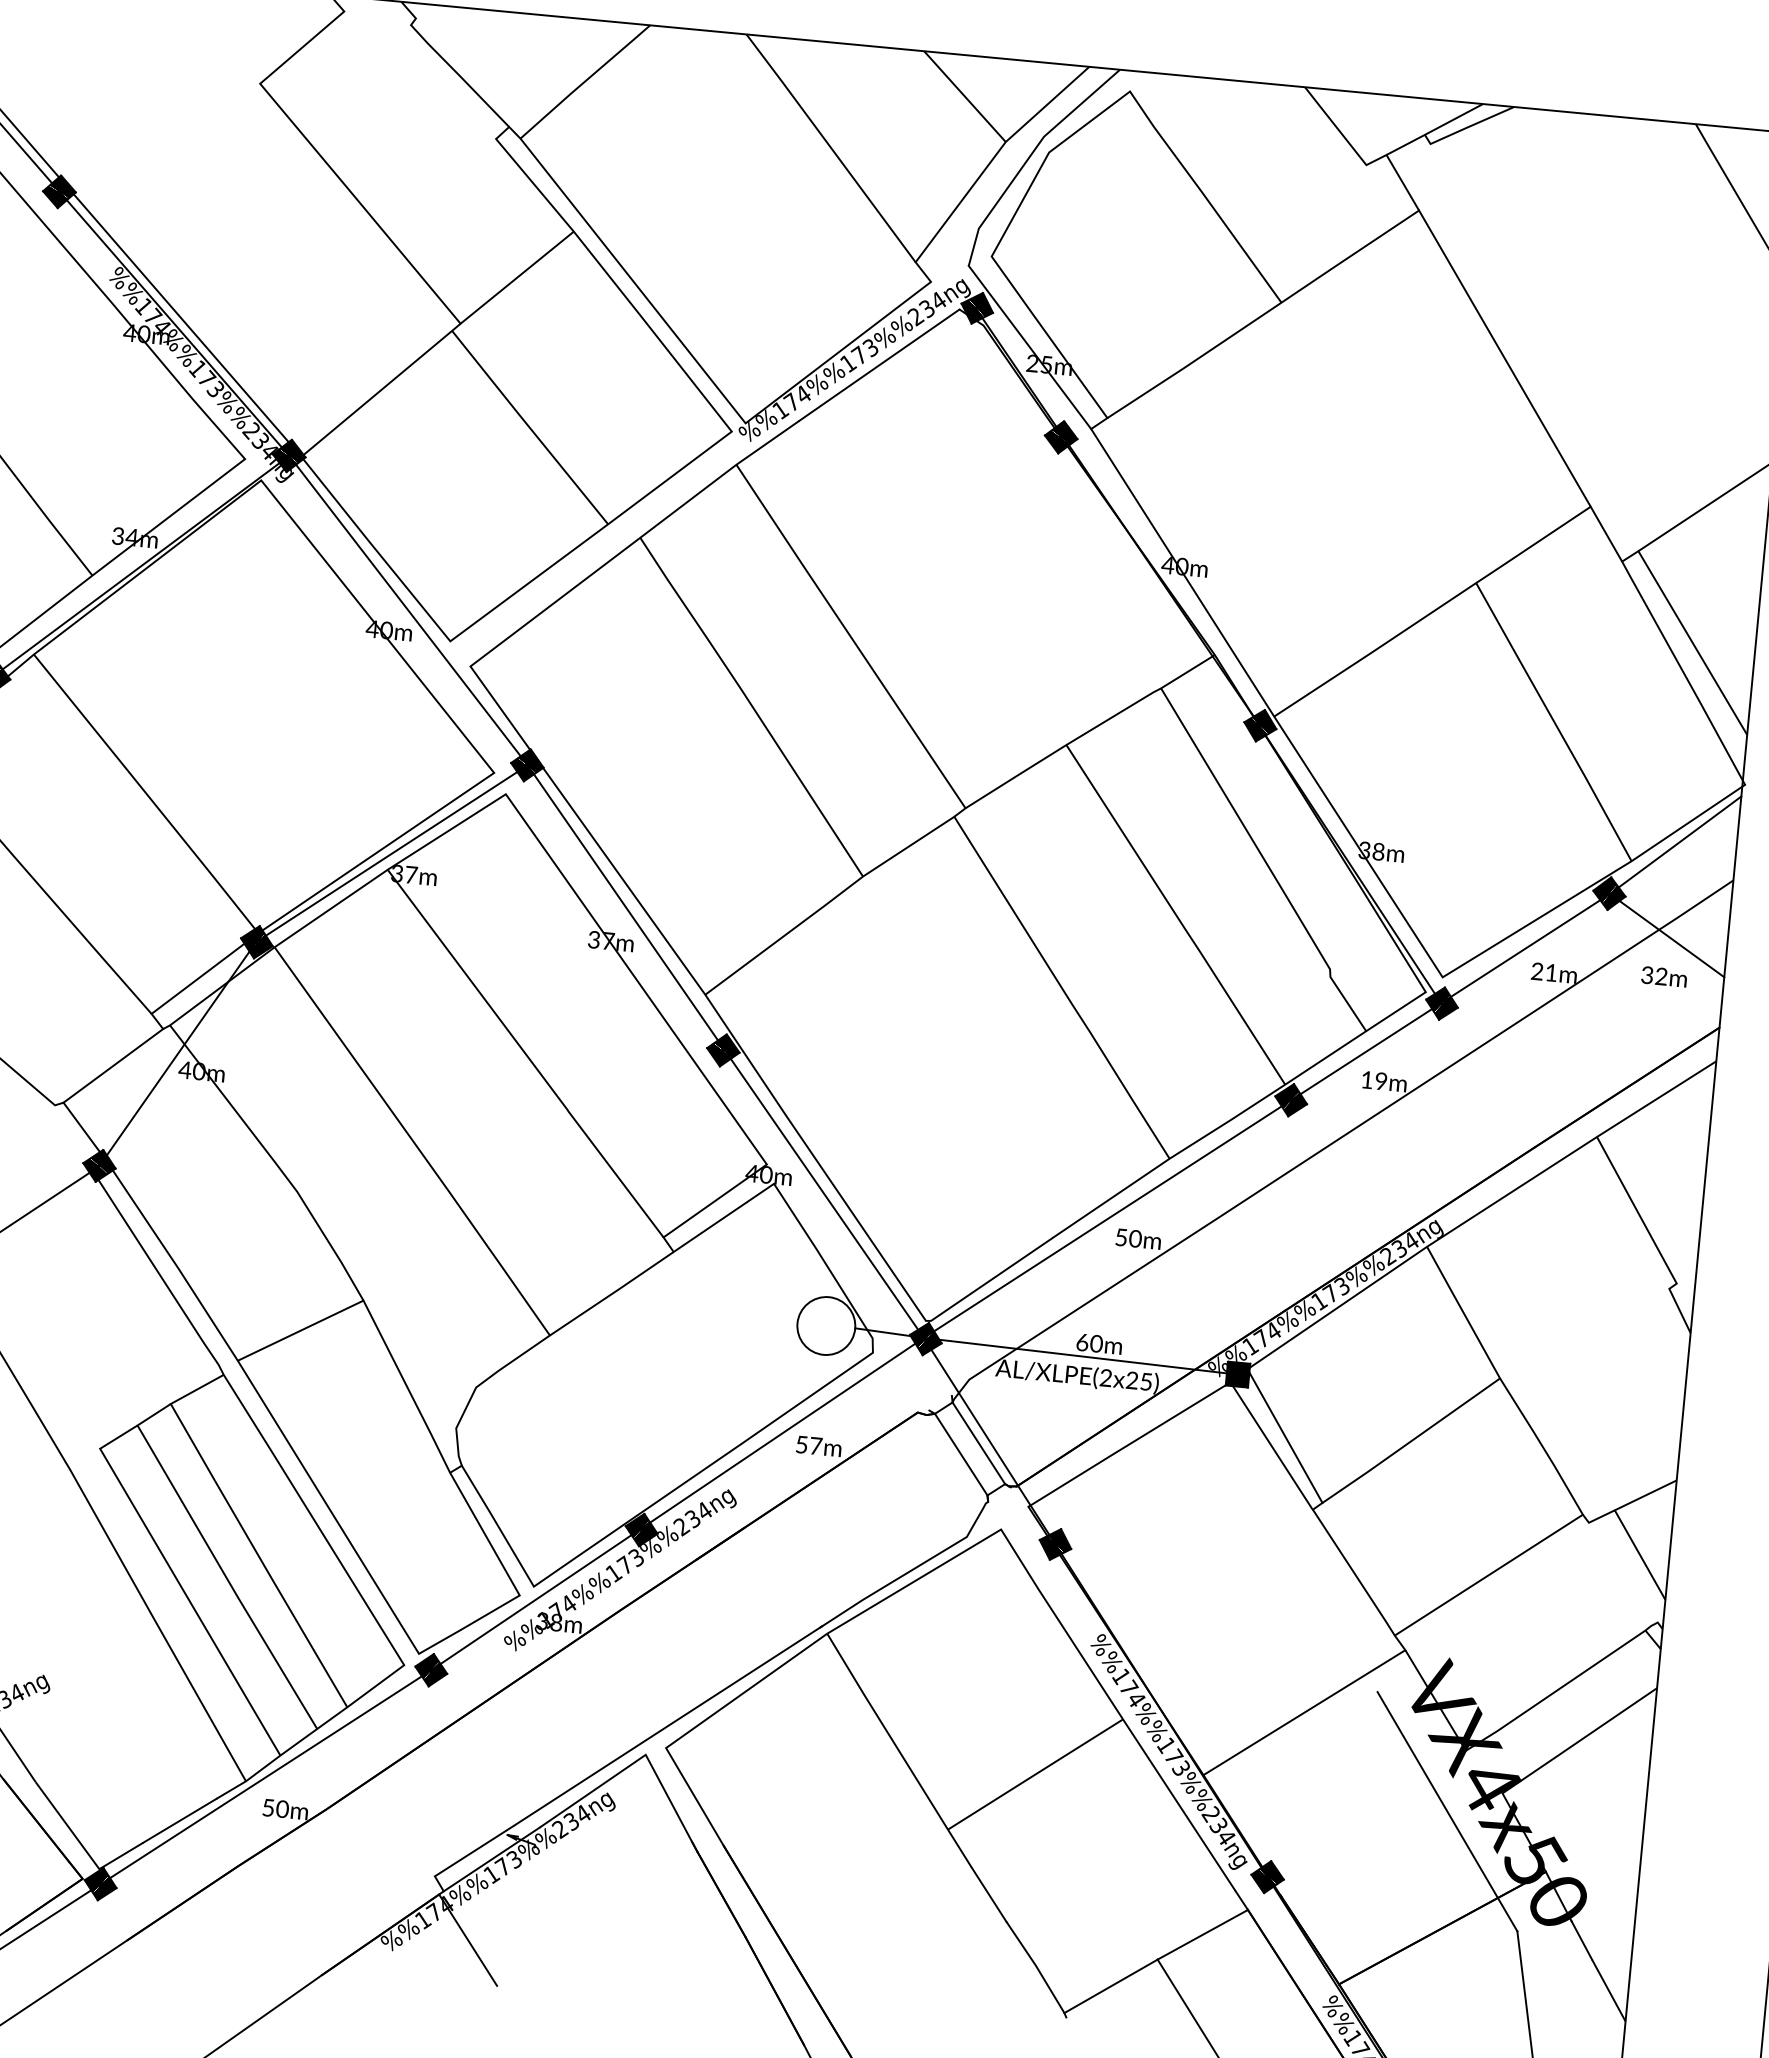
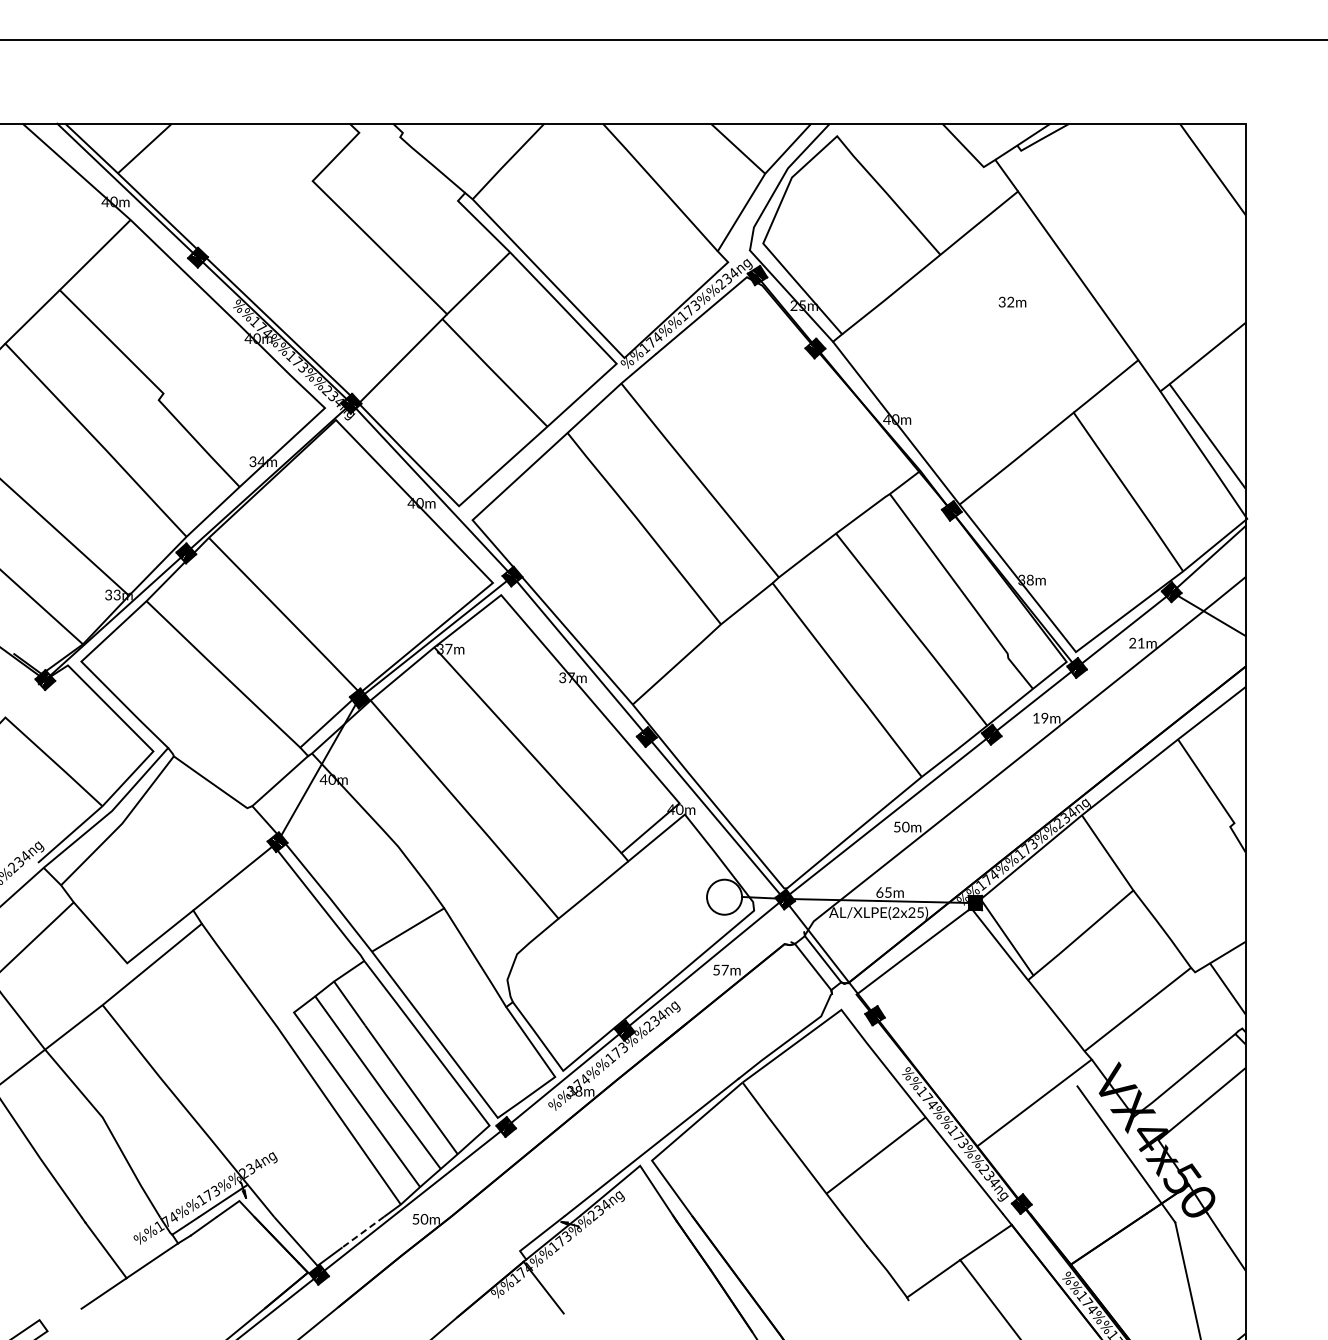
text: (1664, 975) -> (1012, 301), moved
text: (1096, 1343) -> (888, 892), 60m -> 65m
line: (180, 1821) -> (363, 1232), solid -> dashed

